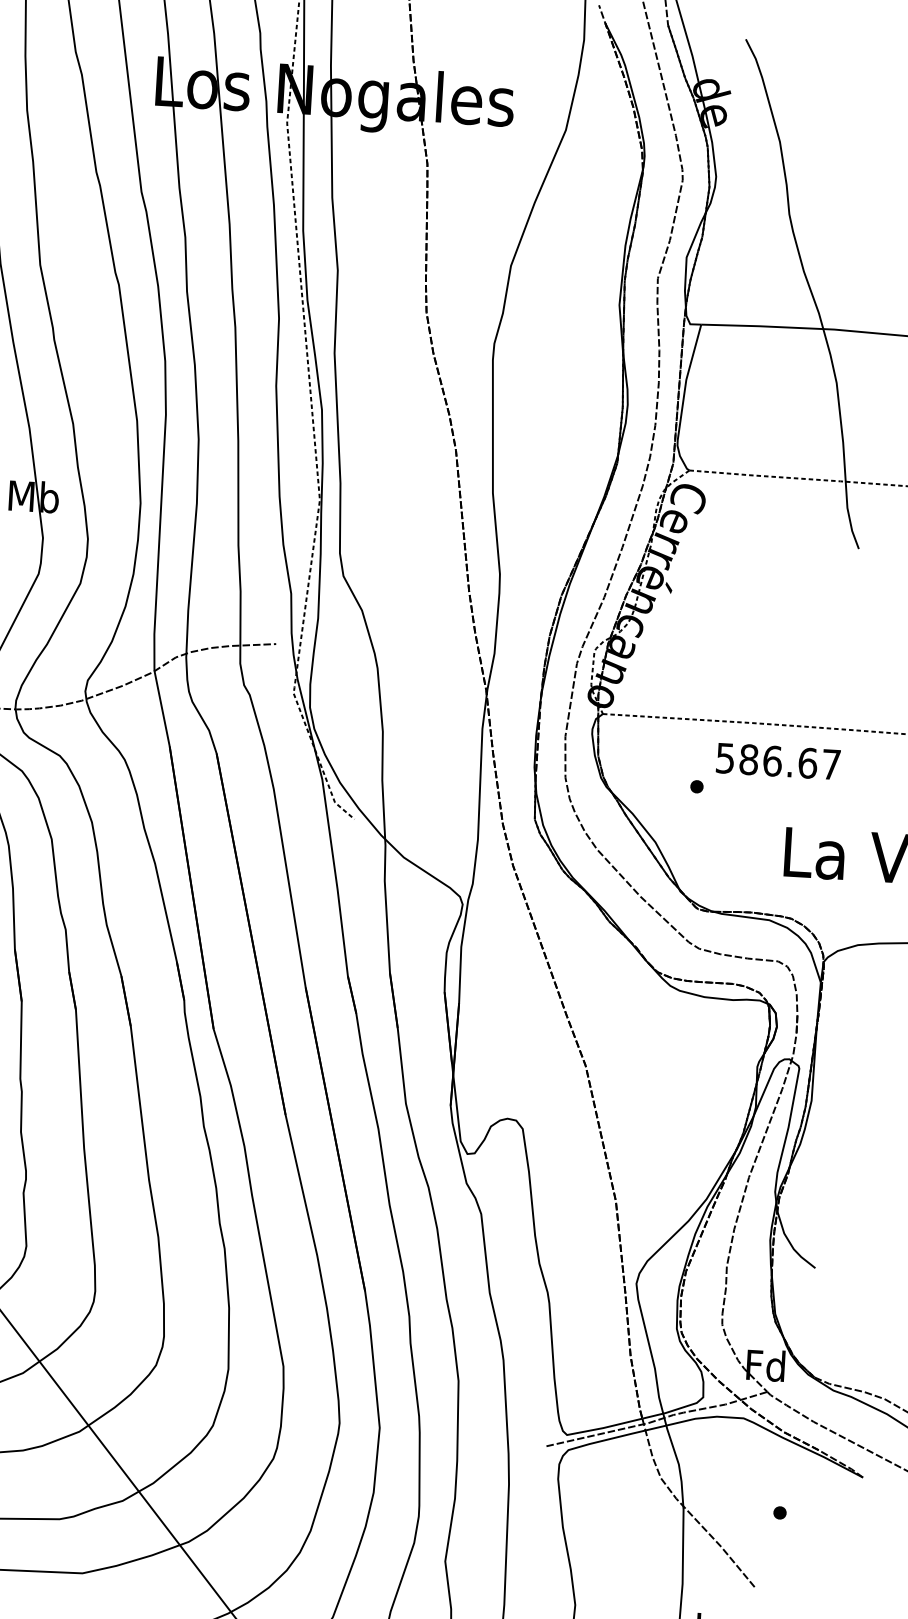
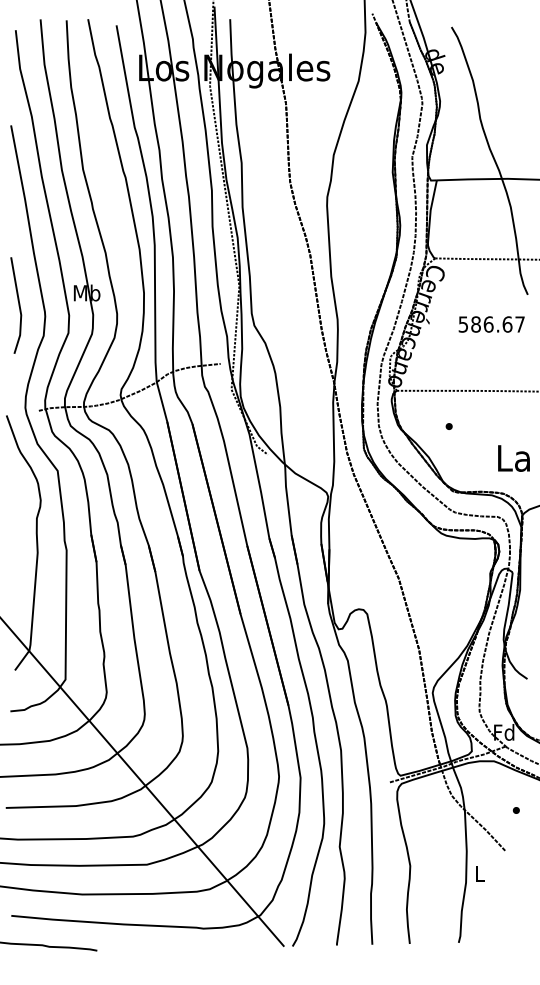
text: (777, 761) -> (491, 324), moved

